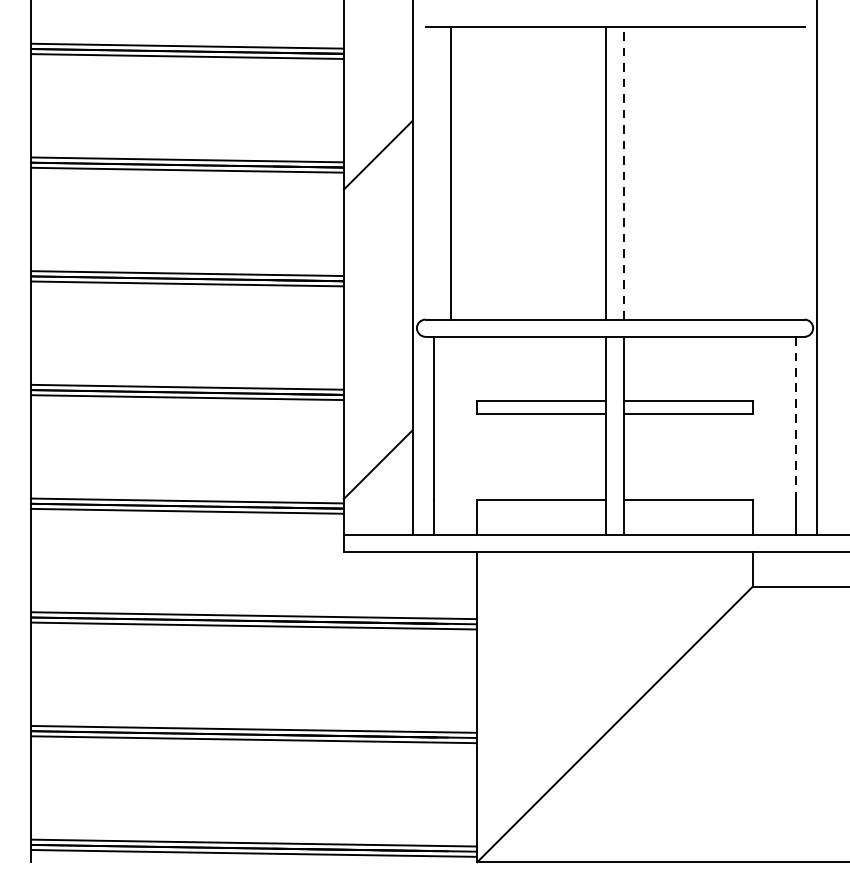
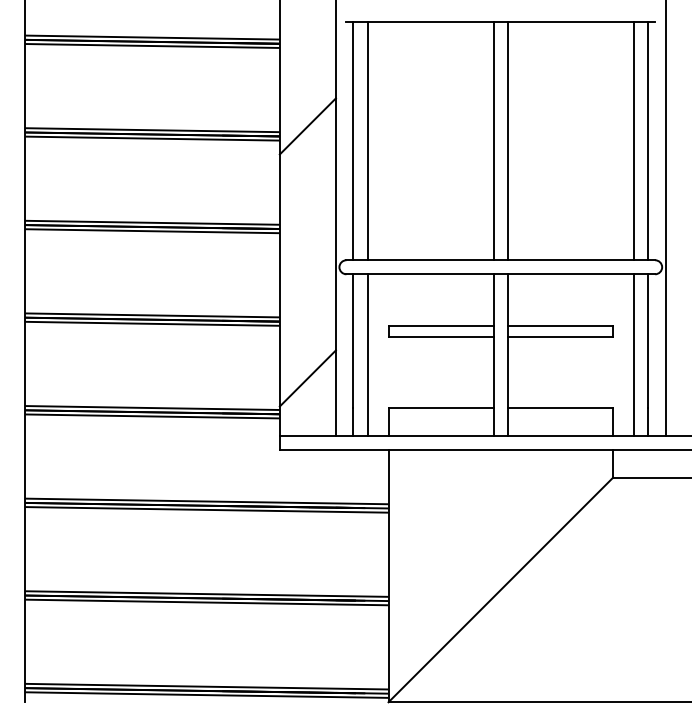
line: (434, 172) -> (353, 140), added
line: (623, 172) -> (507, 140), dashed -> solid
line: (779, 172) -> (634, 140), added
line: (796, 172) -> (648, 140), added
line: (796, 418) -> (648, 340), dashed -> solid
line: (451, 435) -> (367, 354), added
line: (779, 435) -> (634, 354), added

